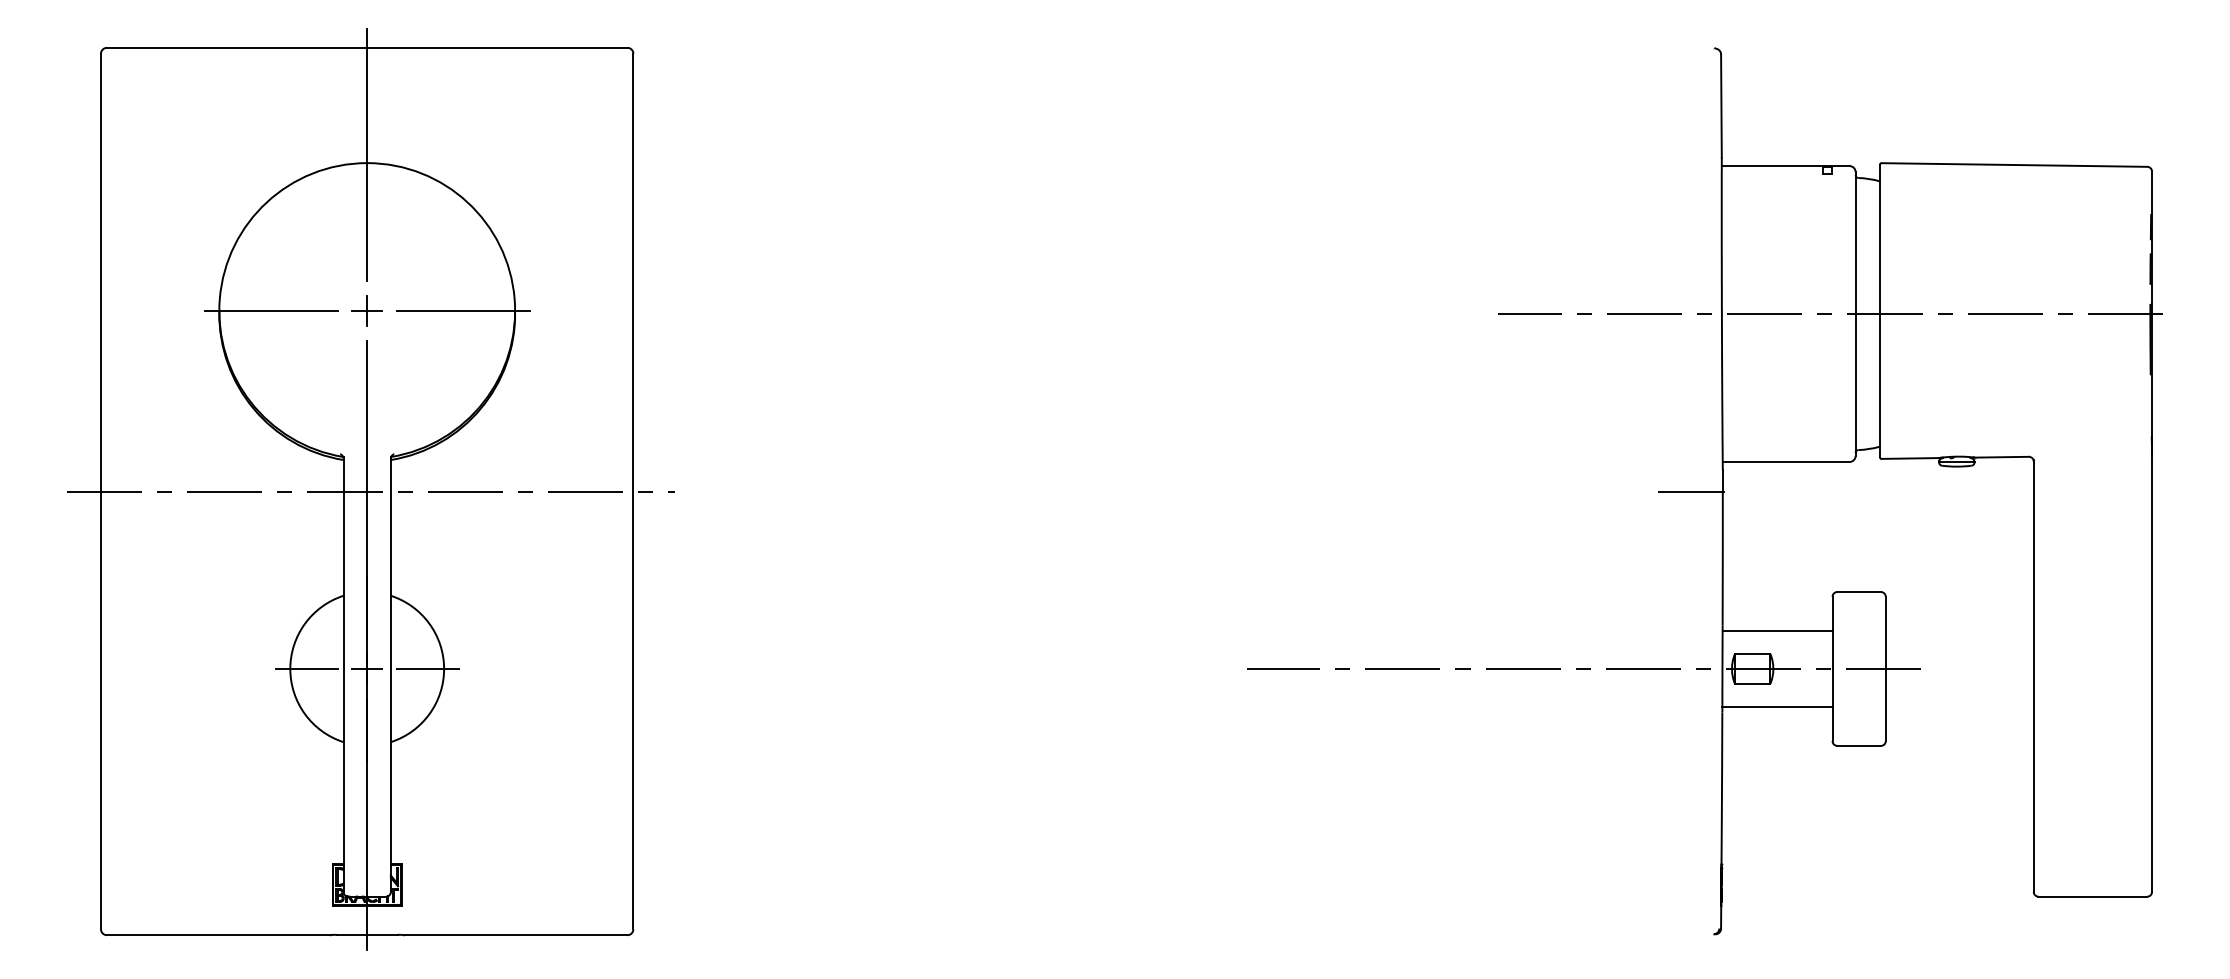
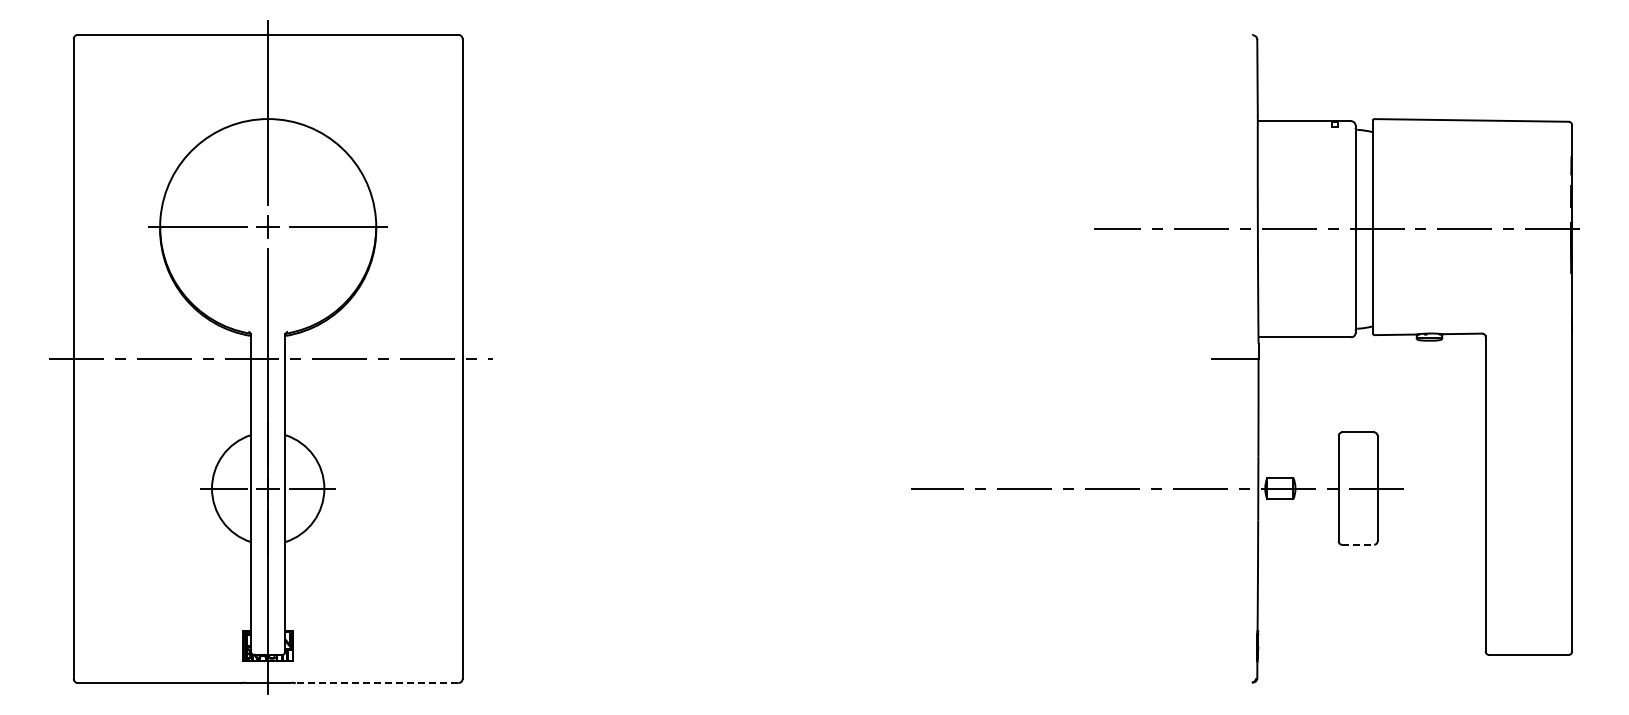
line: (1777, 630) -> (1298, 460), removed
line: (1777, 707) -> (1298, 516), removed
line: (1859, 745) -> (1358, 544), solid -> dashed
line: (515, 935) -> (376, 683), solid -> dashed

